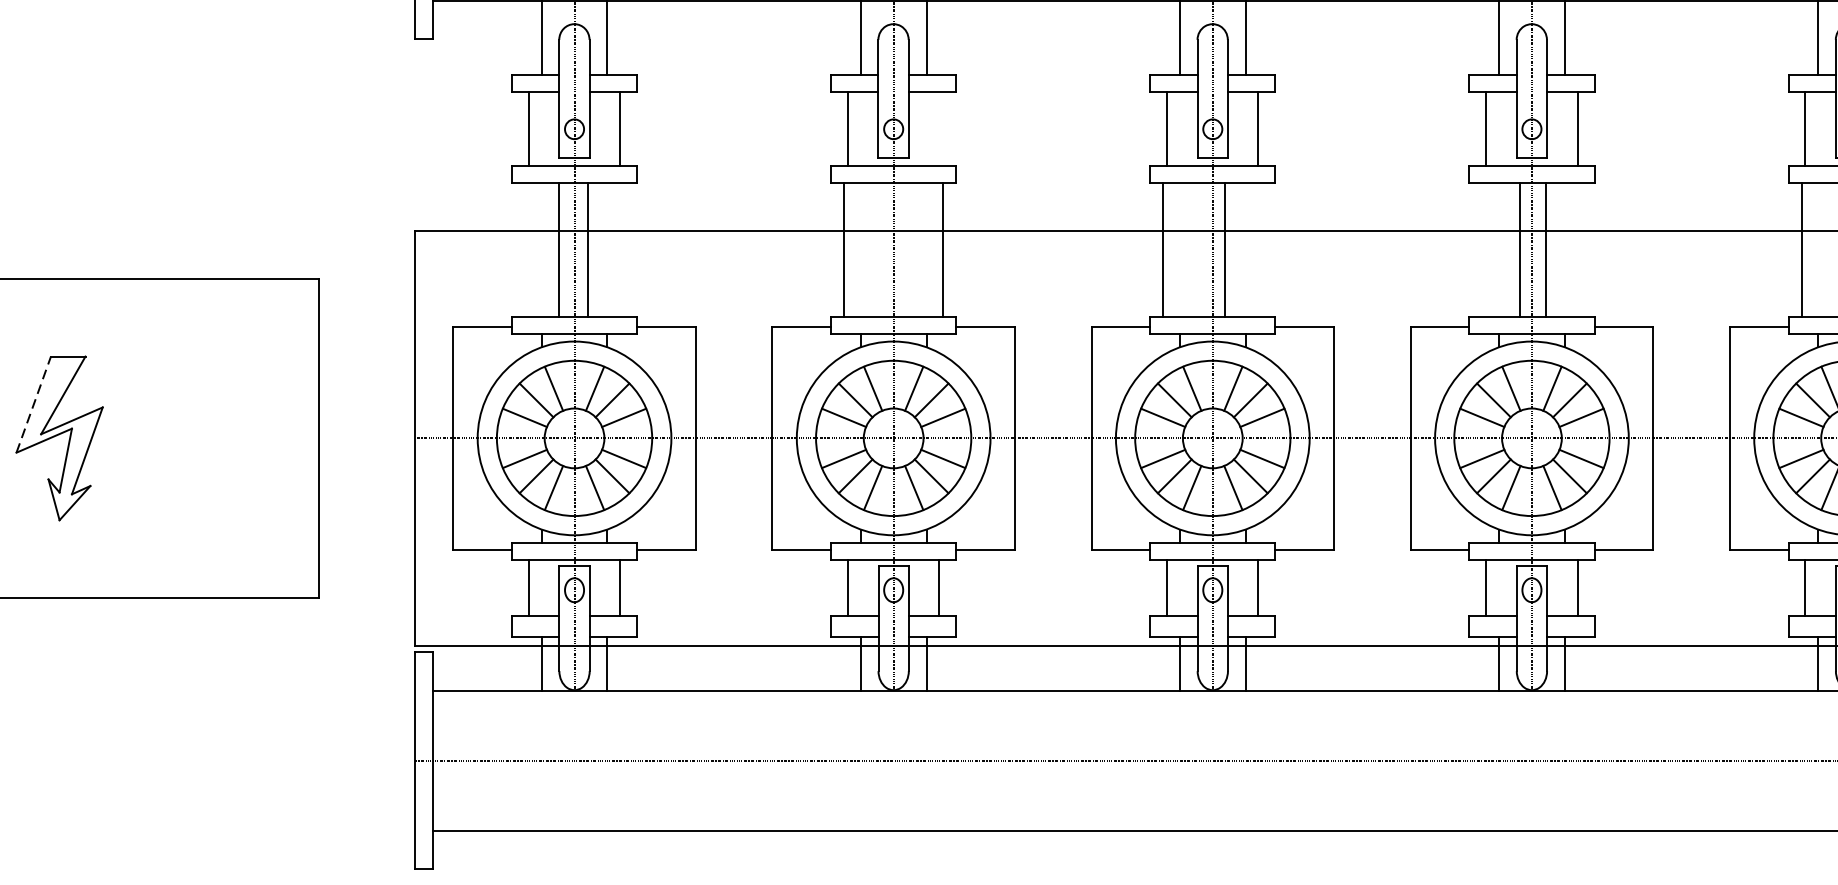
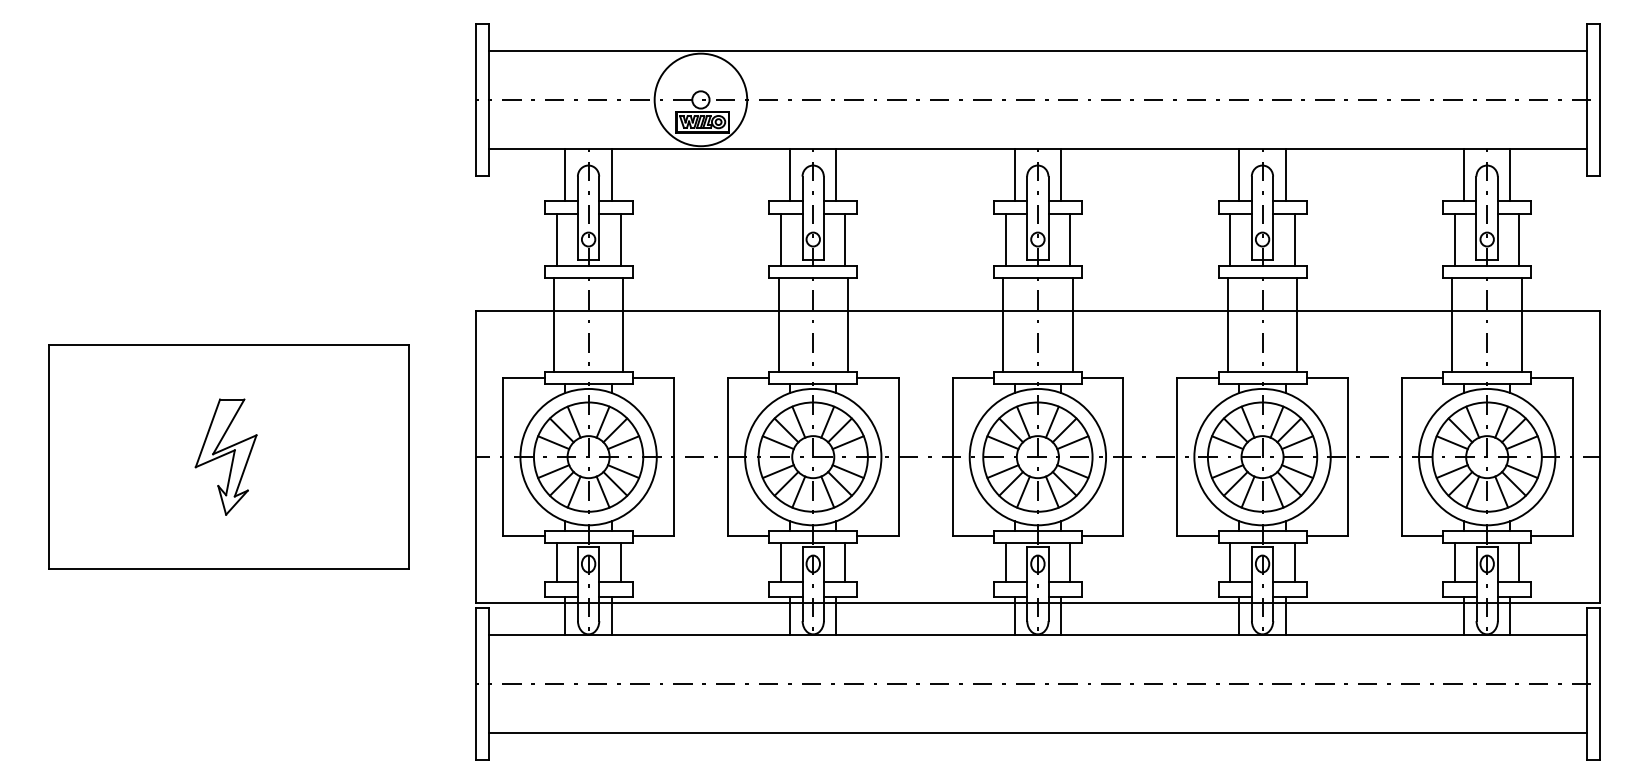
line: (939, 129) -> (845, 239), added
line: (558, 249) -> (553, 324), moved
line: (588, 249) -> (623, 324), moved
line: (1225, 249) -> (1072, 324), moved
line: (1519, 249) -> (1227, 324), moved
line: (1546, 249) -> (1297, 324), moved
line: (33, 404) -> (207, 433), dashed -> solid

